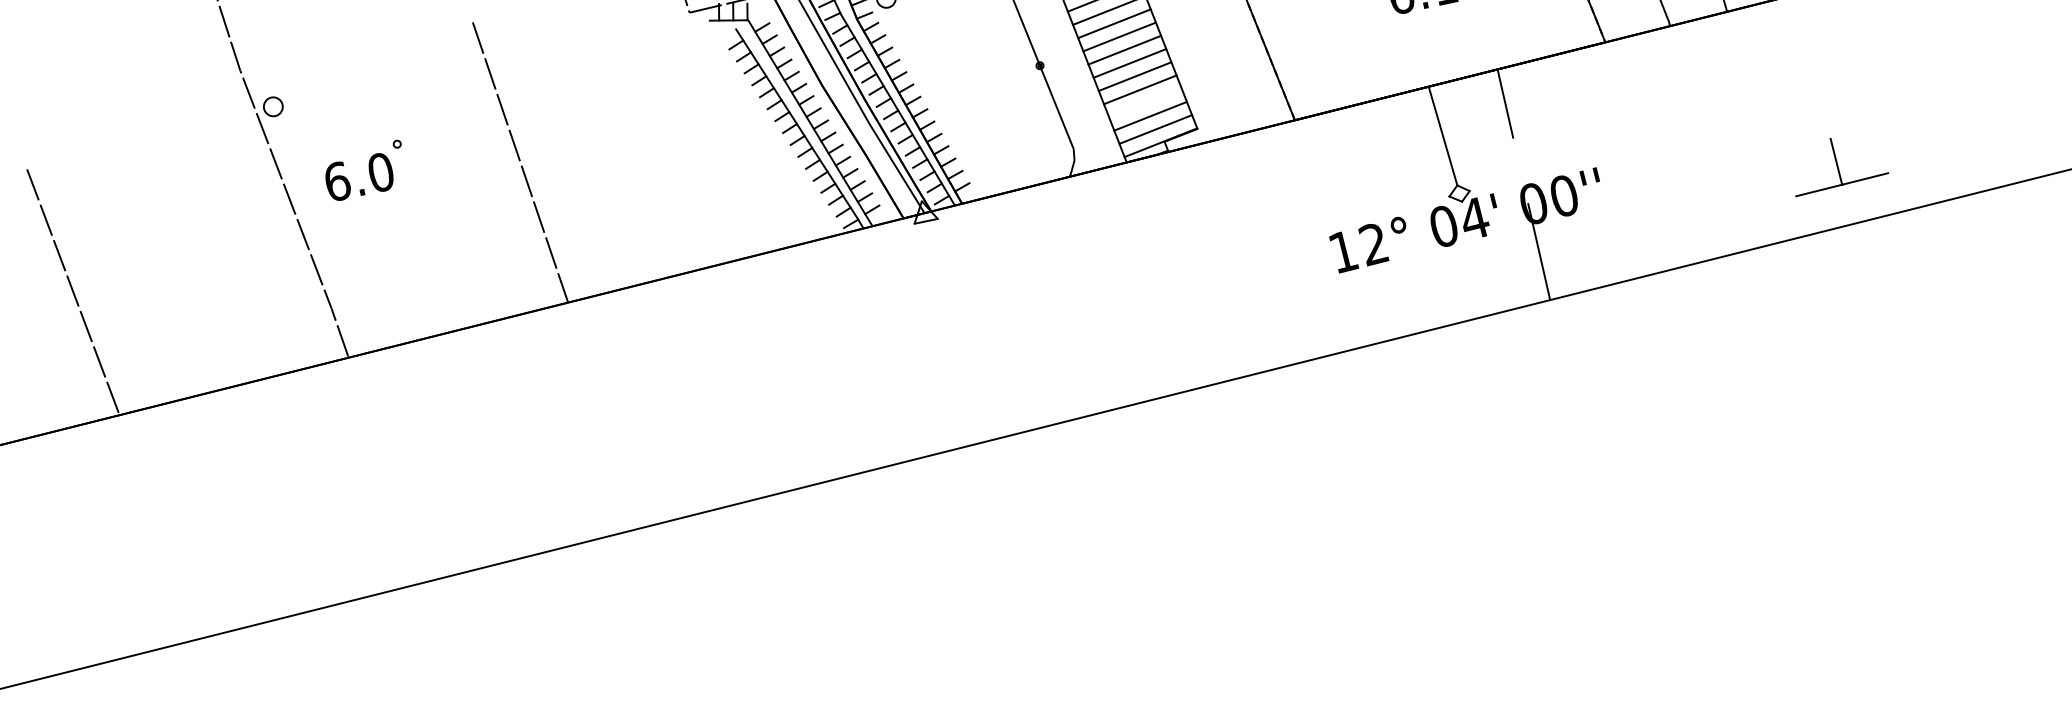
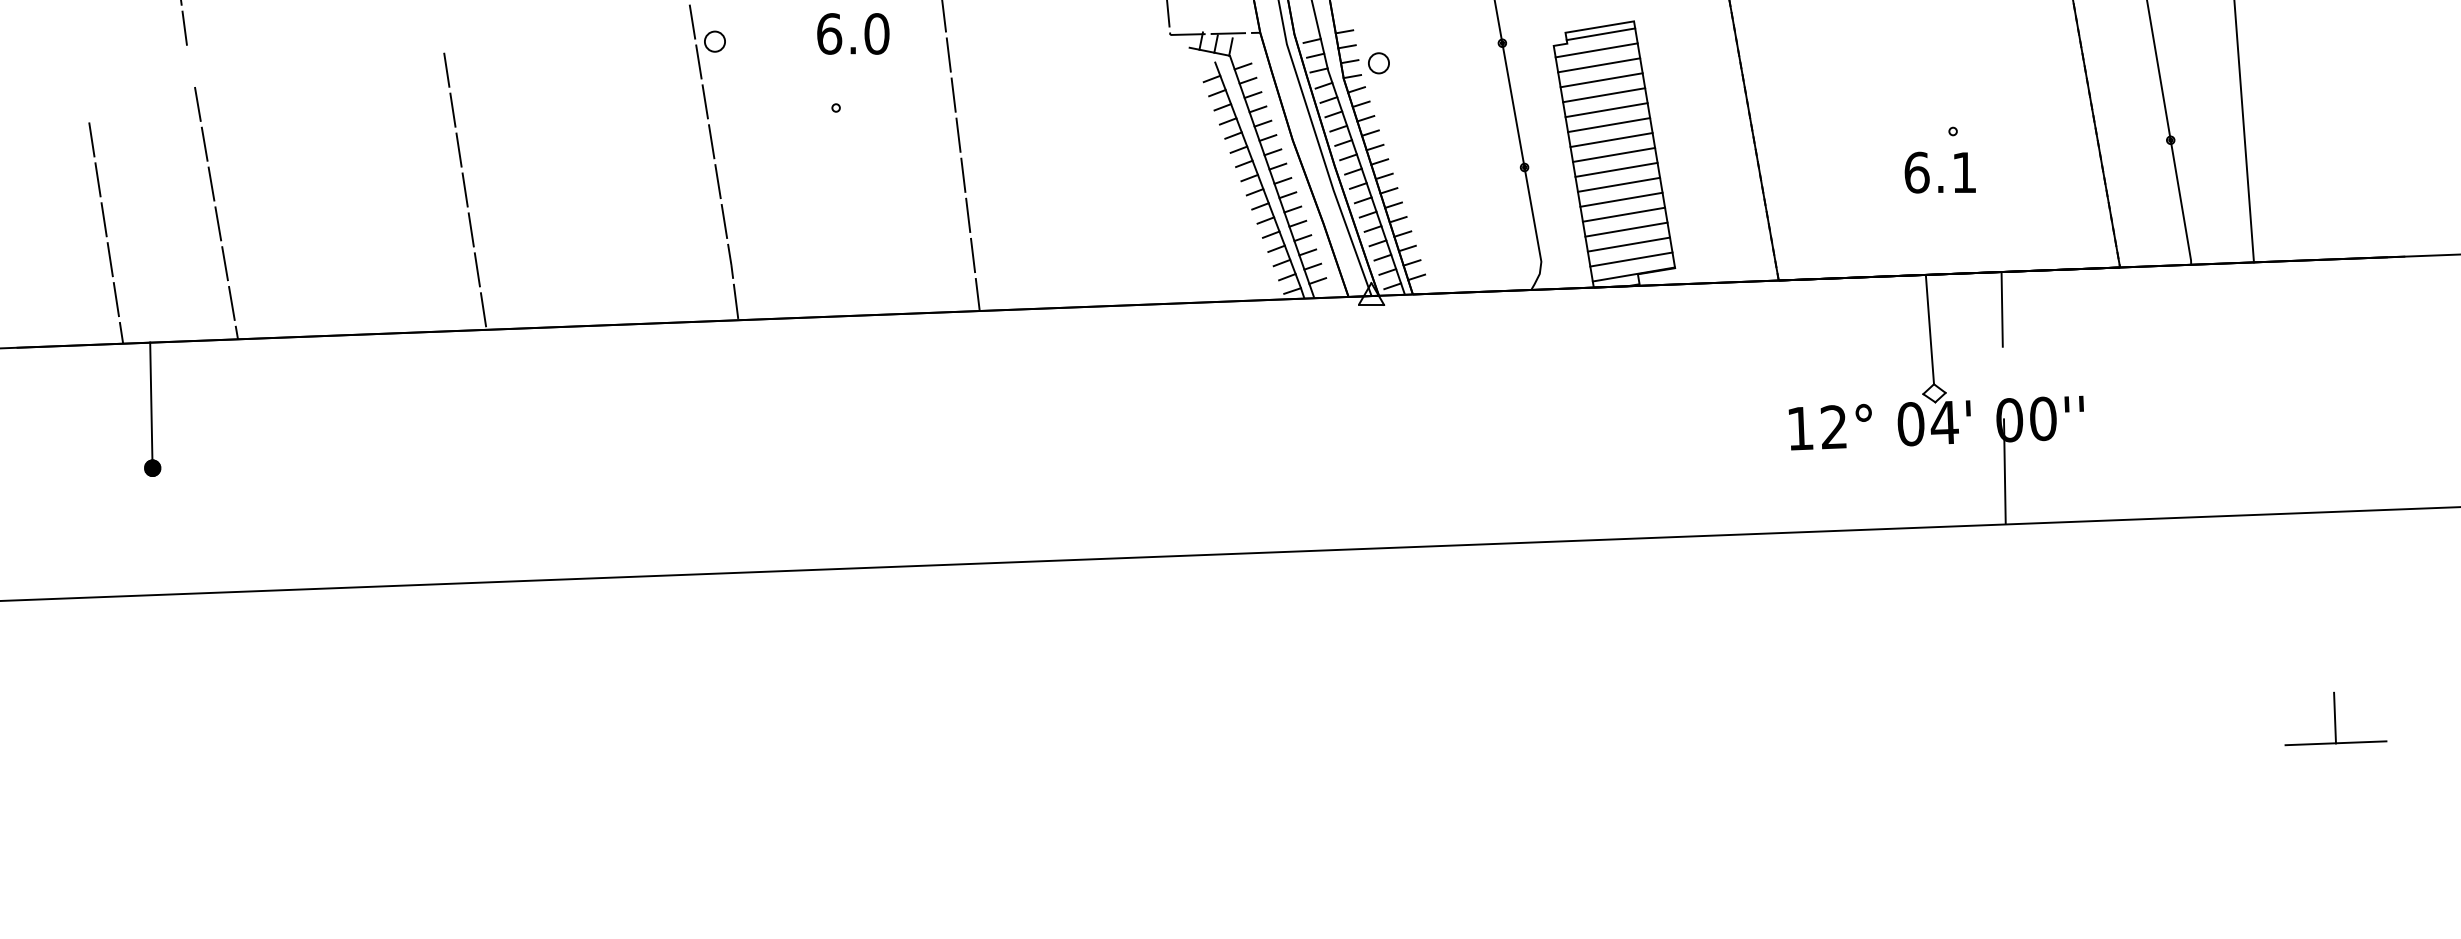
line: (1145, 102) -> (1626, 229), added
part: (1836, 162) -> (2335, 718), moved
text: (359, 176) -> (853, 33), moved

